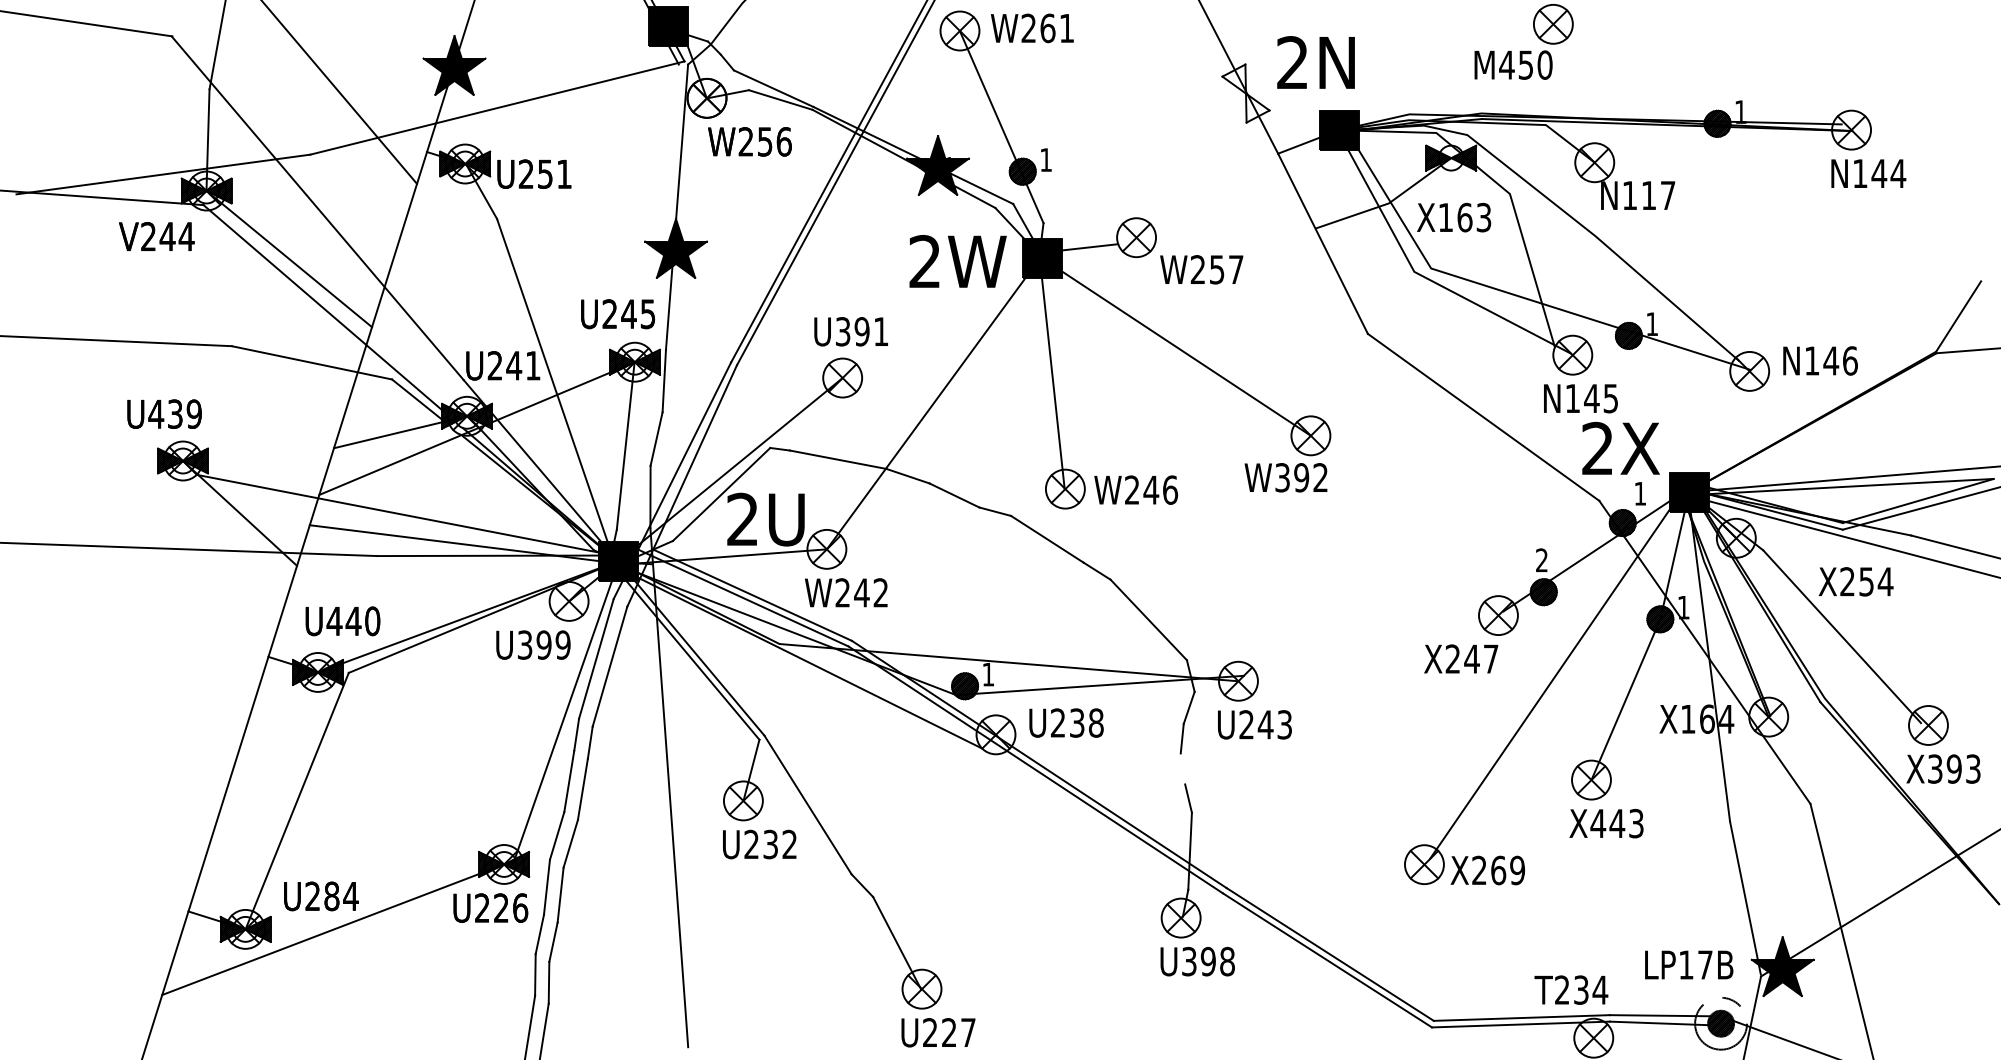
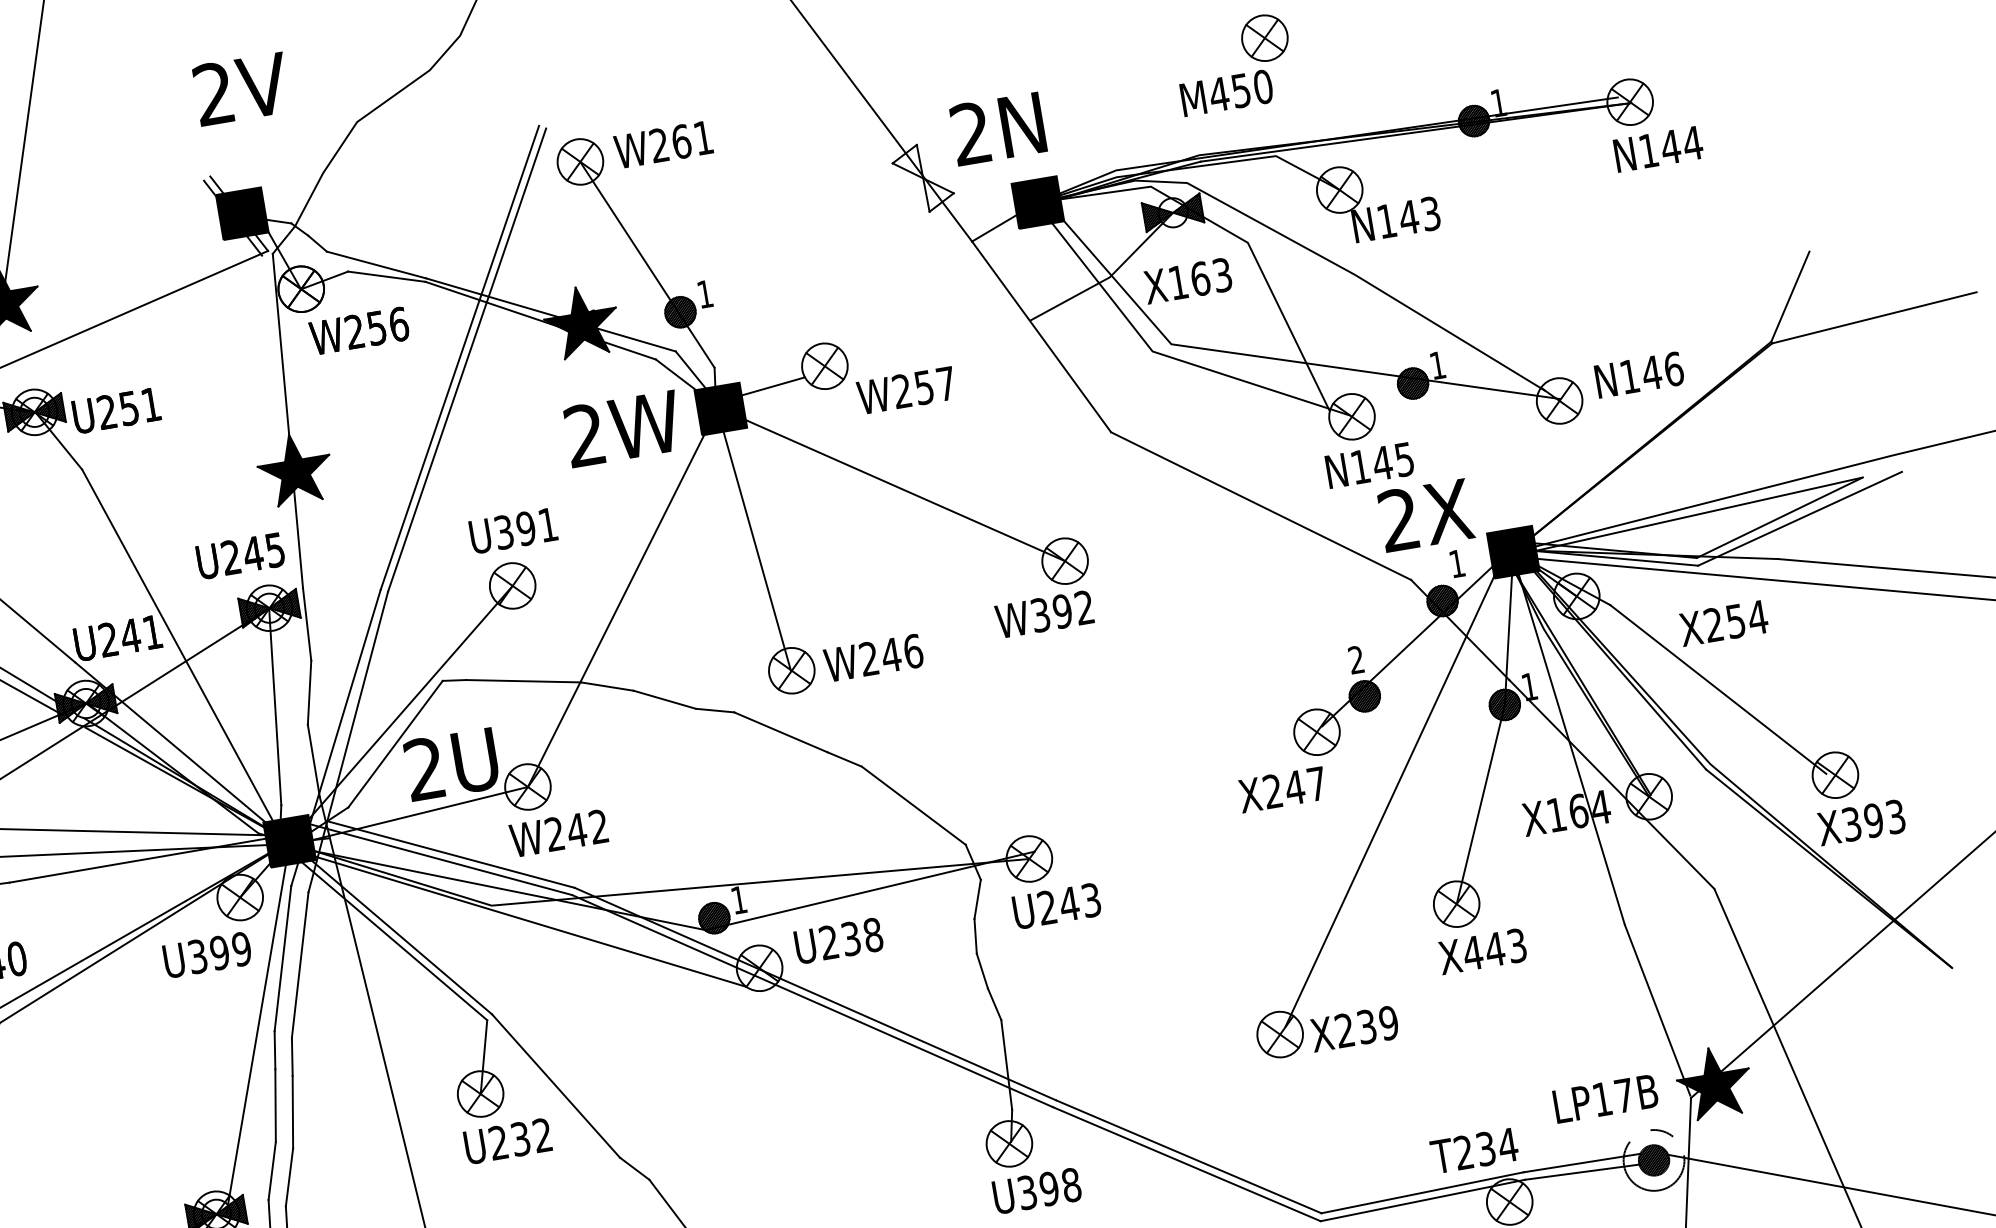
text: (1658, 195) -> (1419, 215), N117 -> N143
line: (1182, 768) -> (981, 970), added
text: (1498, 870) -> (1366, 1026), X269 -> X239

